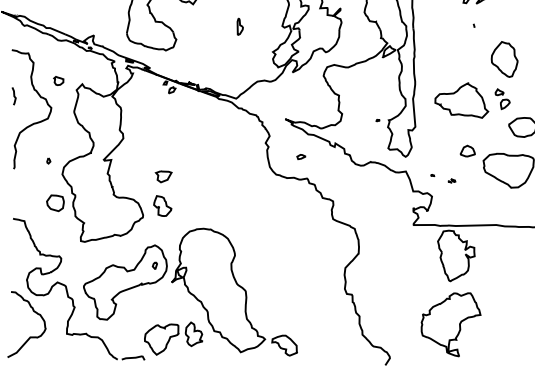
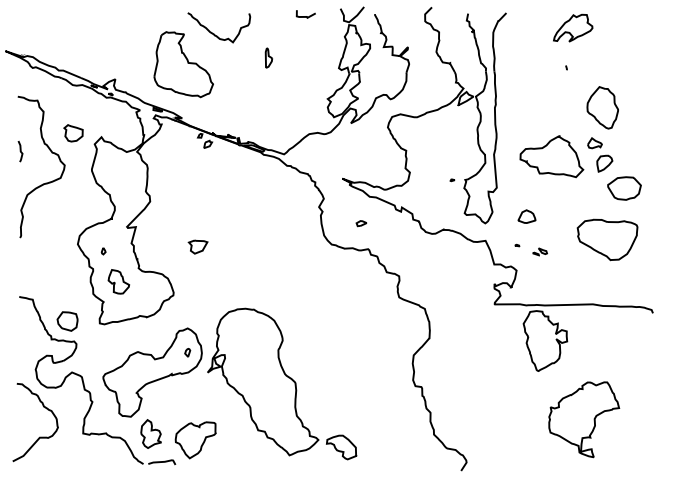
part: (239, 26) -> (268, 57), moved
part: (58, 81) -> (73, 133), size x1.67
part: (502, 98) -> (600, 154), size x1.43
part: (467, 151) -> (526, 216), moved
part: (48, 161) -> (103, 251), moved
part: (451, 180) -> (539, 251), size x1.67
part: (55, 203) -> (67, 321), moved
part: (162, 205) -> (118, 281), moved
part: (451, 324) -> (584, 419), moved
part: (193, 333) -> (150, 433), moved

